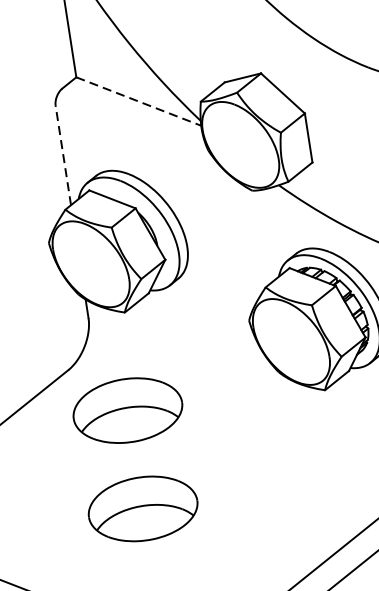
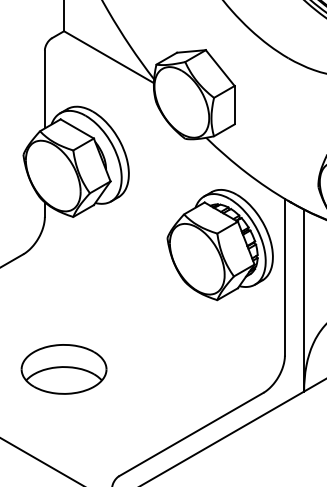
line: (139, 101) -> (109, 57), dashed -> solid
line: (62, 155) -> (44, 89), dashed -> solid
part: (127, 410) -> (63, 292), removed

